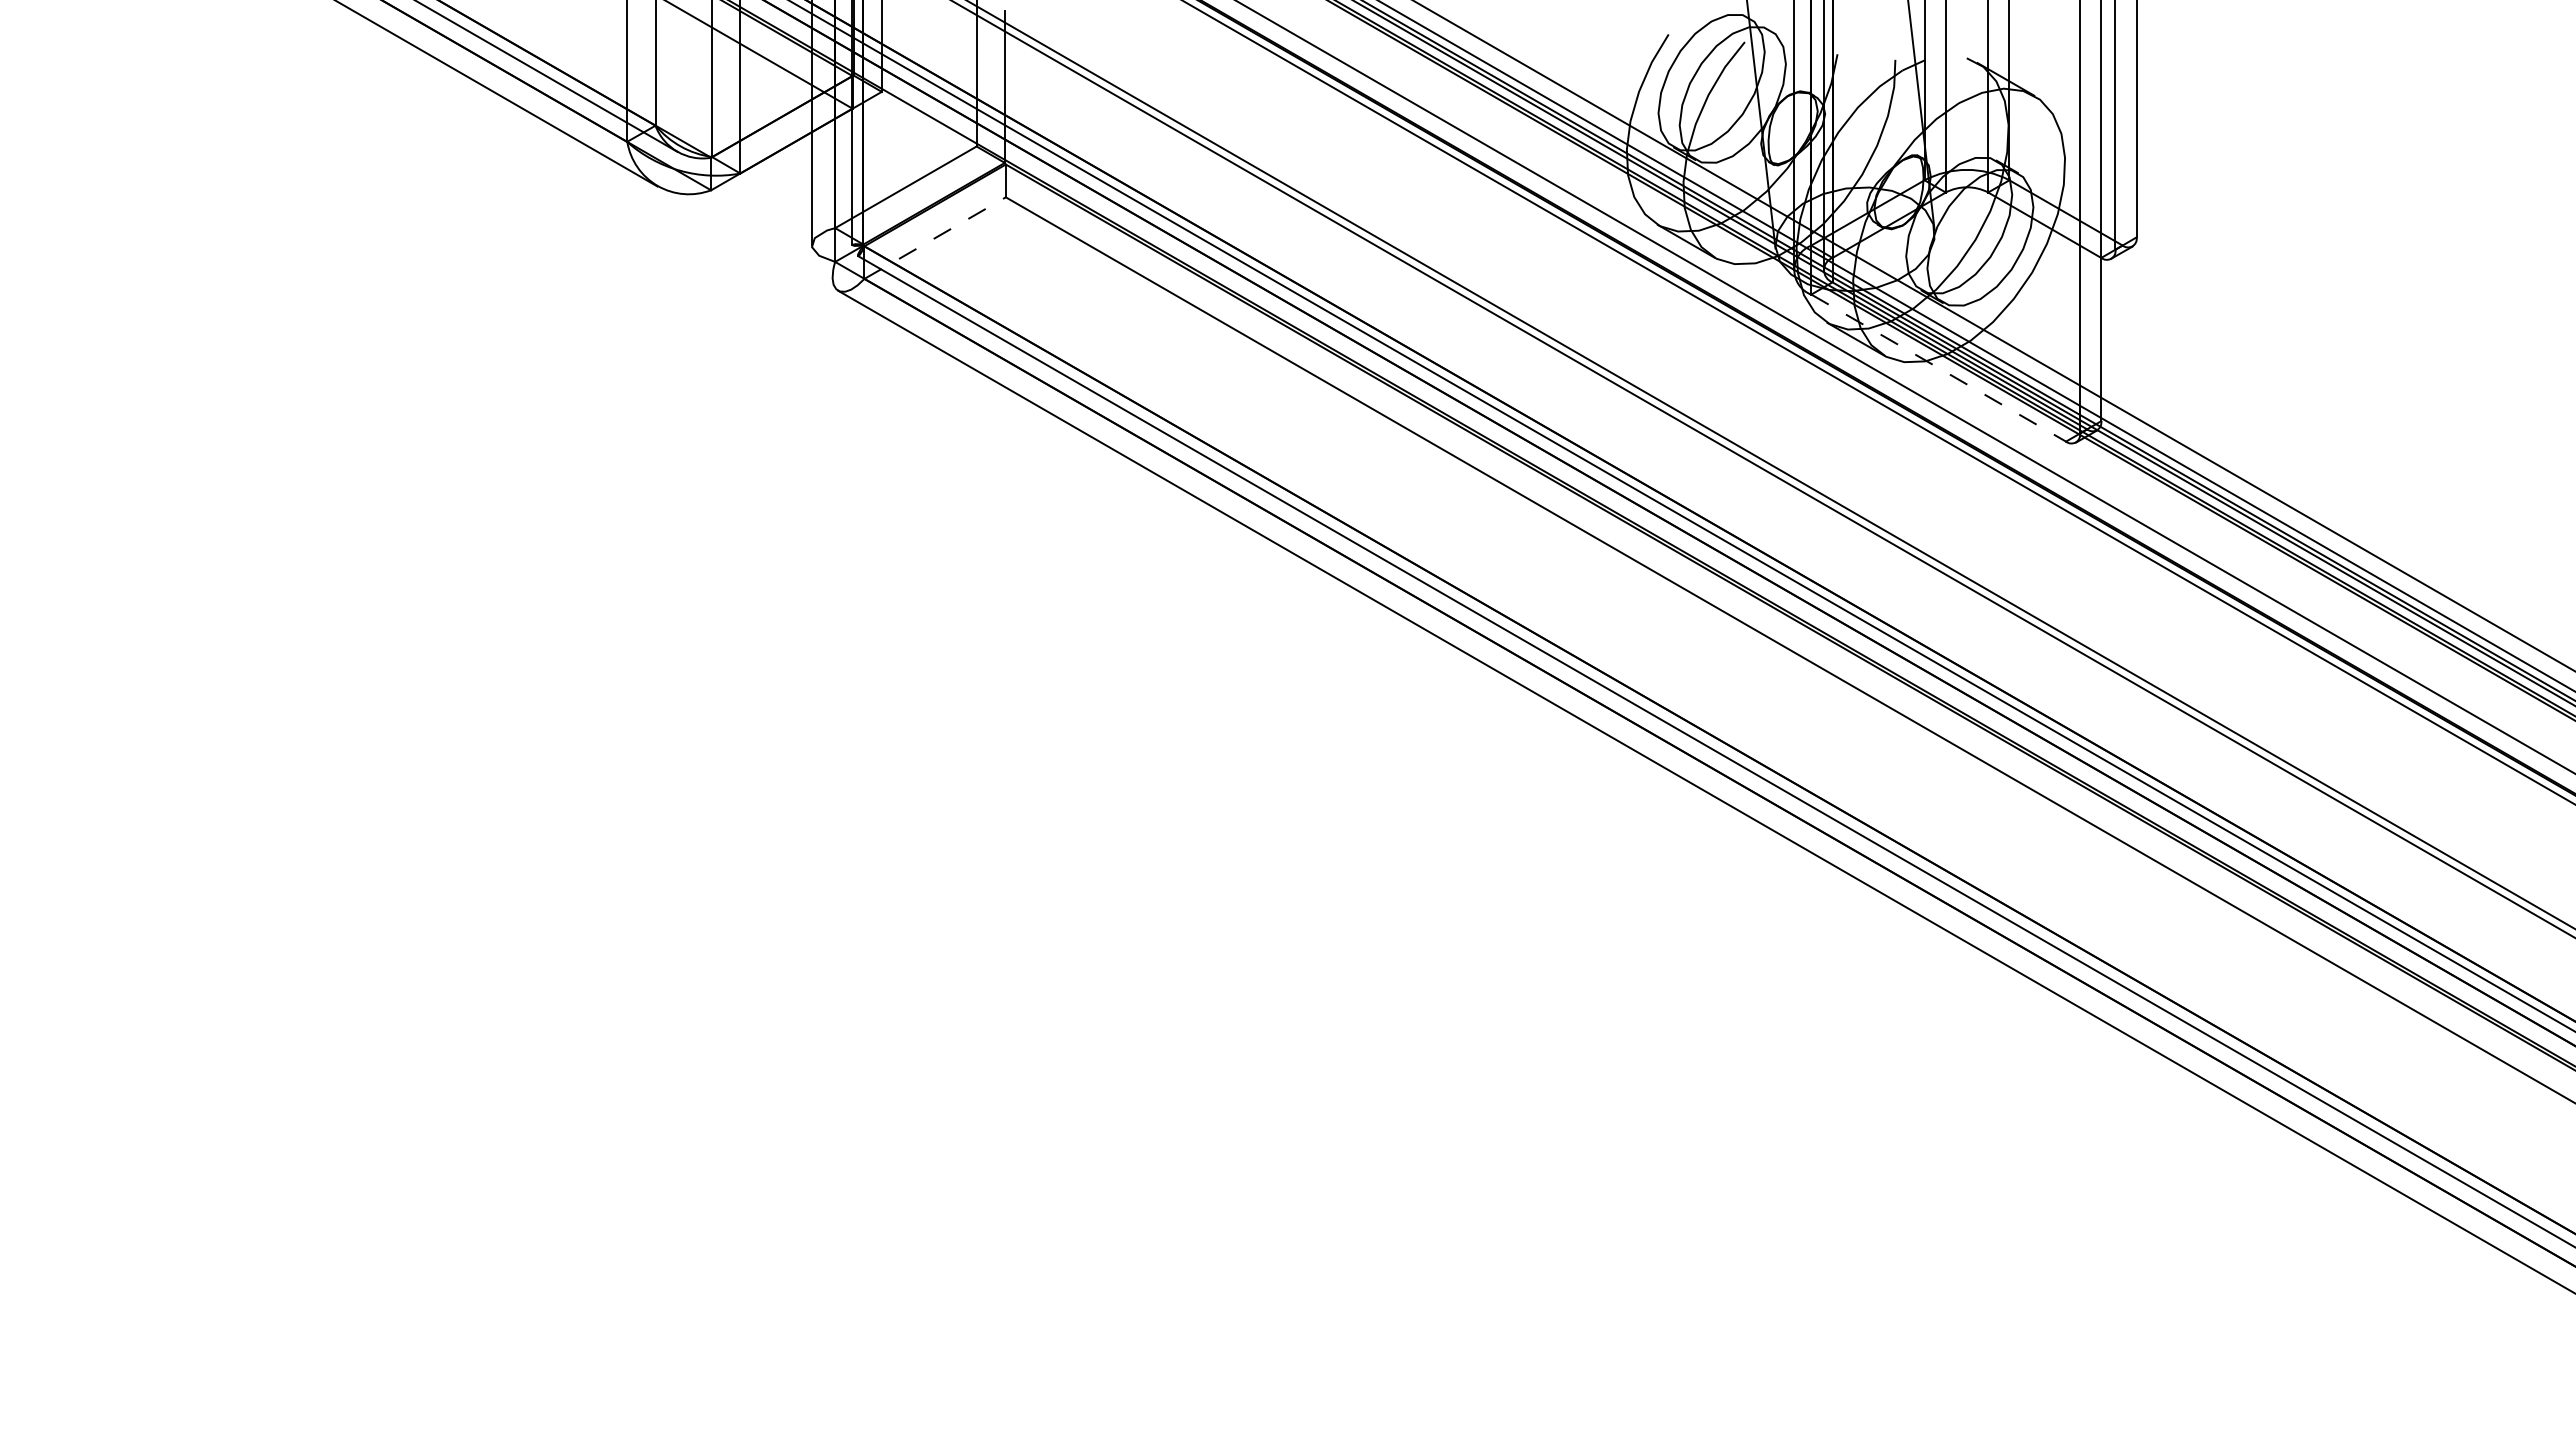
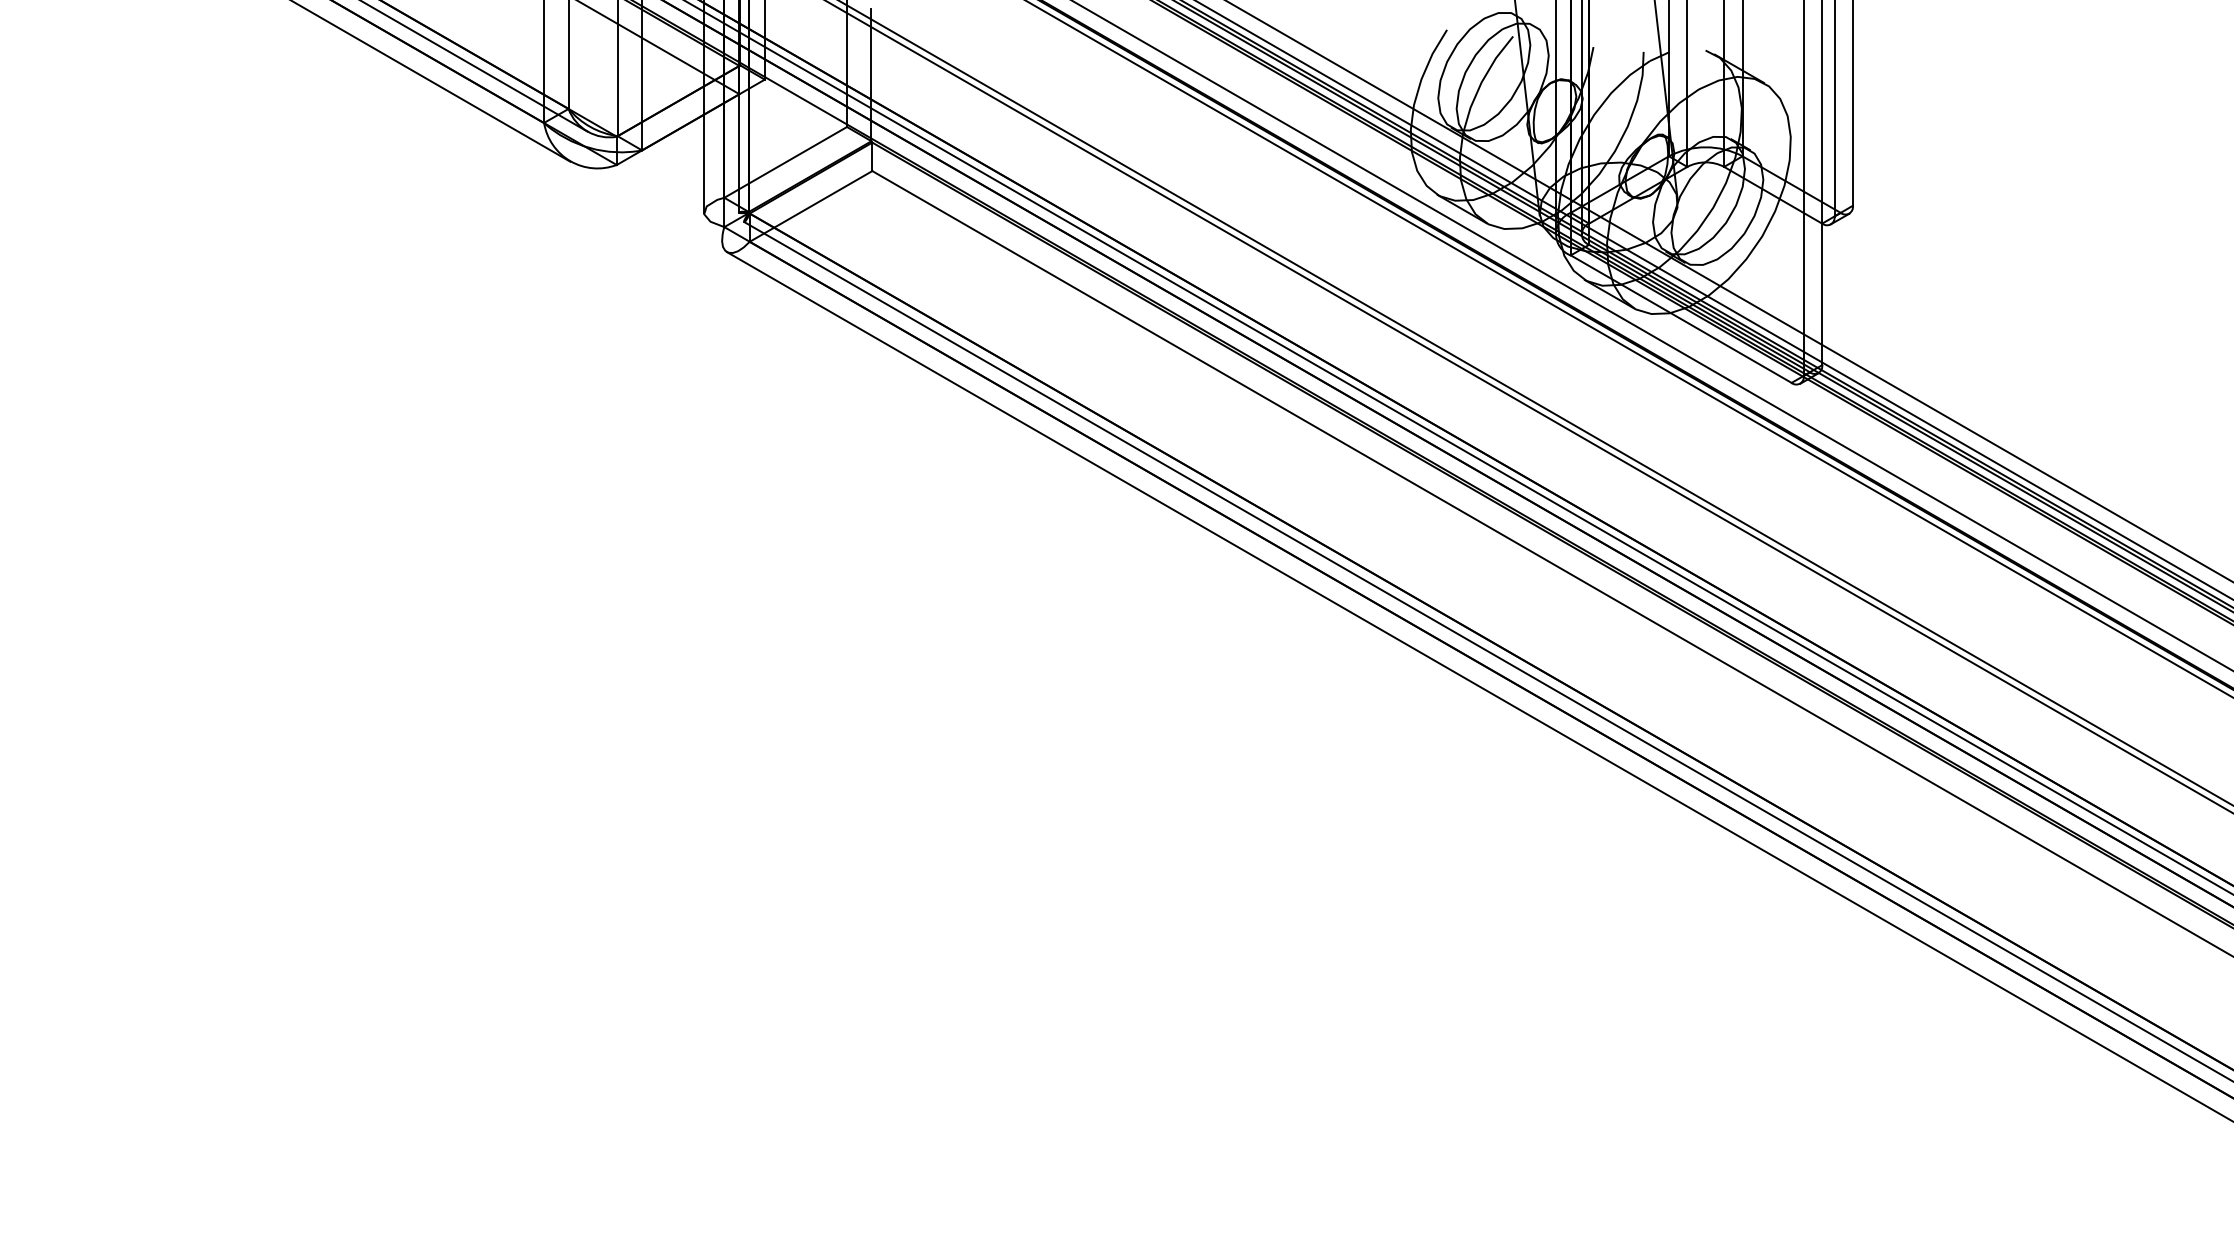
line: (935, 238) -> (811, 206), dashed -> solid
line: (1939, 368) -> (1681, 319), dashed -> solid

